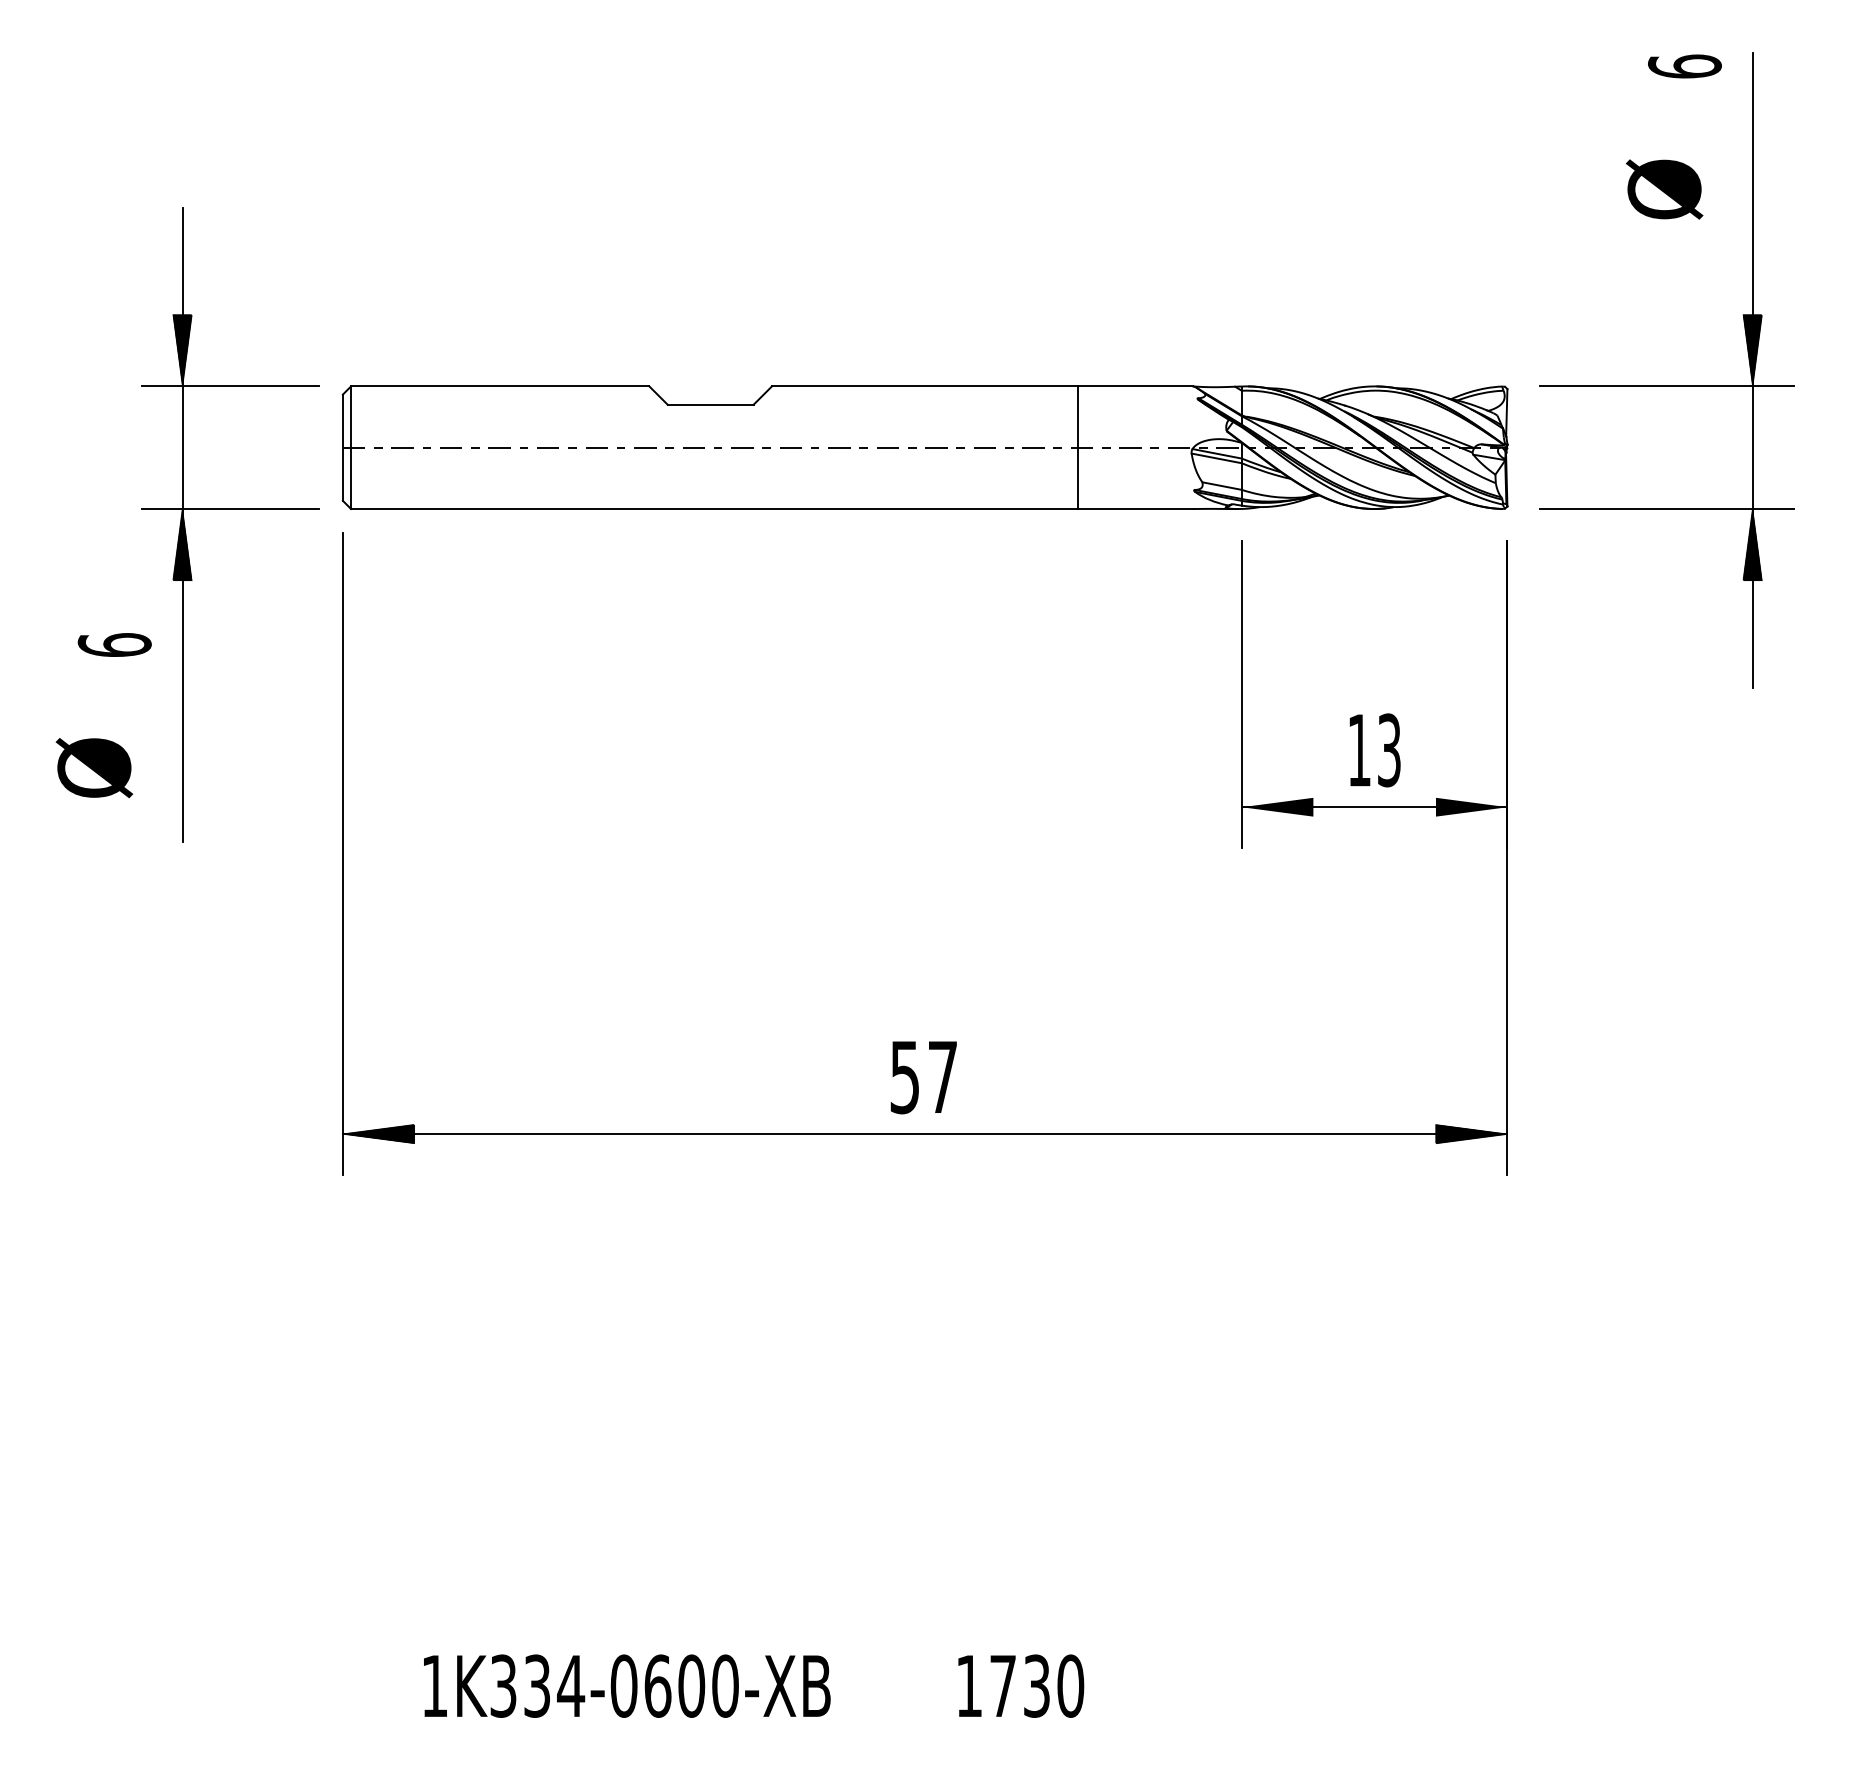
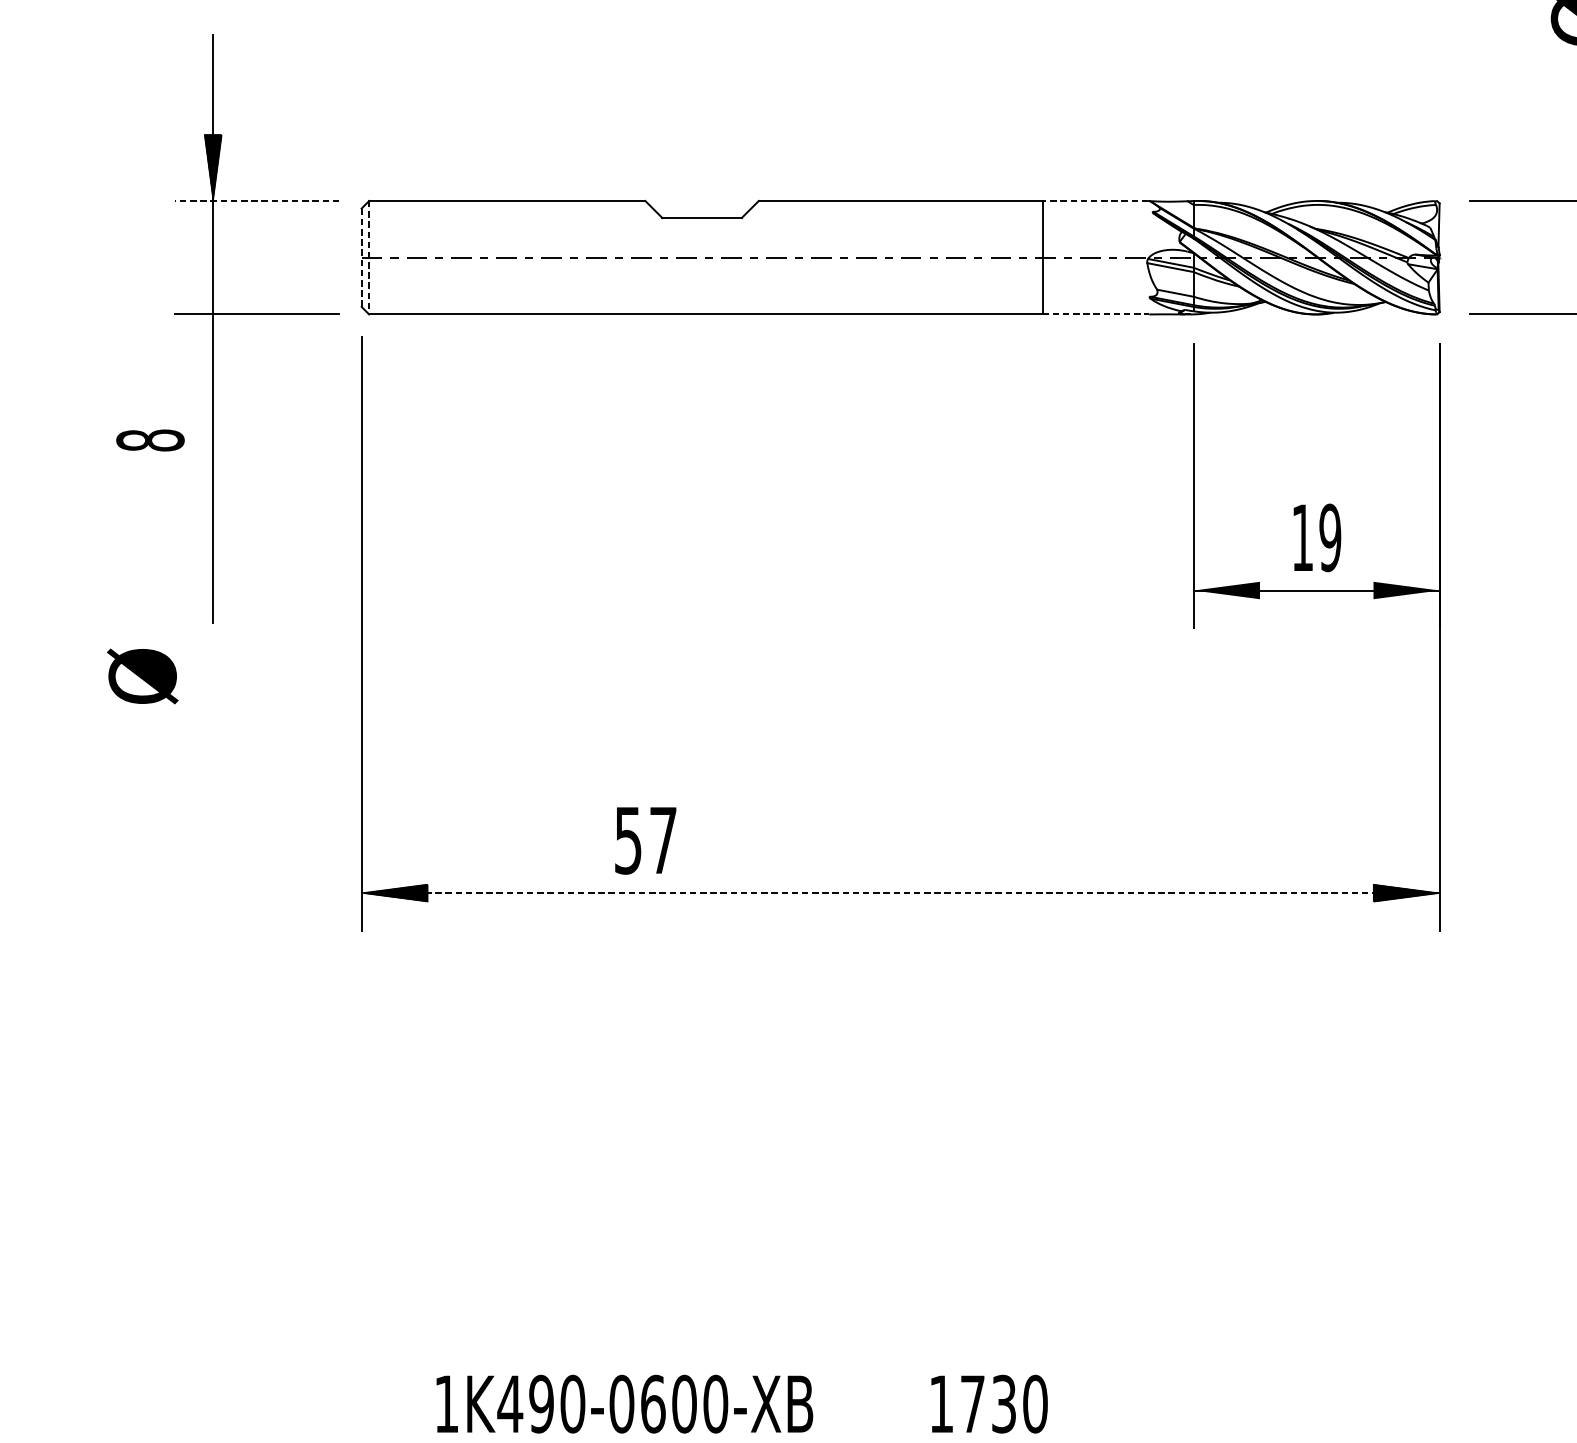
line: (229, 386) -> (256, 201), solid -> dashed
line: (1135, 386) -> (1095, 201), solid -> dashed
line: (342, 447) -> (361, 257), solid -> dashed
line: (351, 448) -> (369, 258), solid -> dashed
line: (1136, 509) -> (1096, 314), solid -> dashed
hatch: (182, 544) -> (213, 347), removed
text: (114, 645) -> (150, 440), 6 -> 8
text: (1389, 750) -> (1330, 538), 13 -> 19
text: (94, 768) -> (142, 676), moved
text: (923, 1077) -> (645, 840), moved
line: (924, 1134) -> (900, 893), solid -> dashed
text: (537, 1685) -> (541, 1403), 1K334-0600-XB -> 1K490-0600-XB

